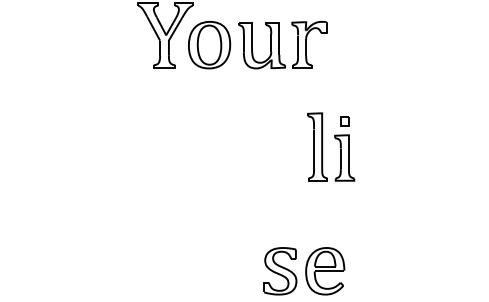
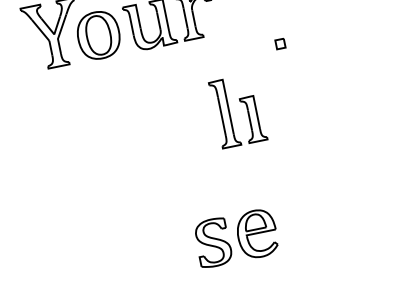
part: (344, 121) -> (279, 43), moved

